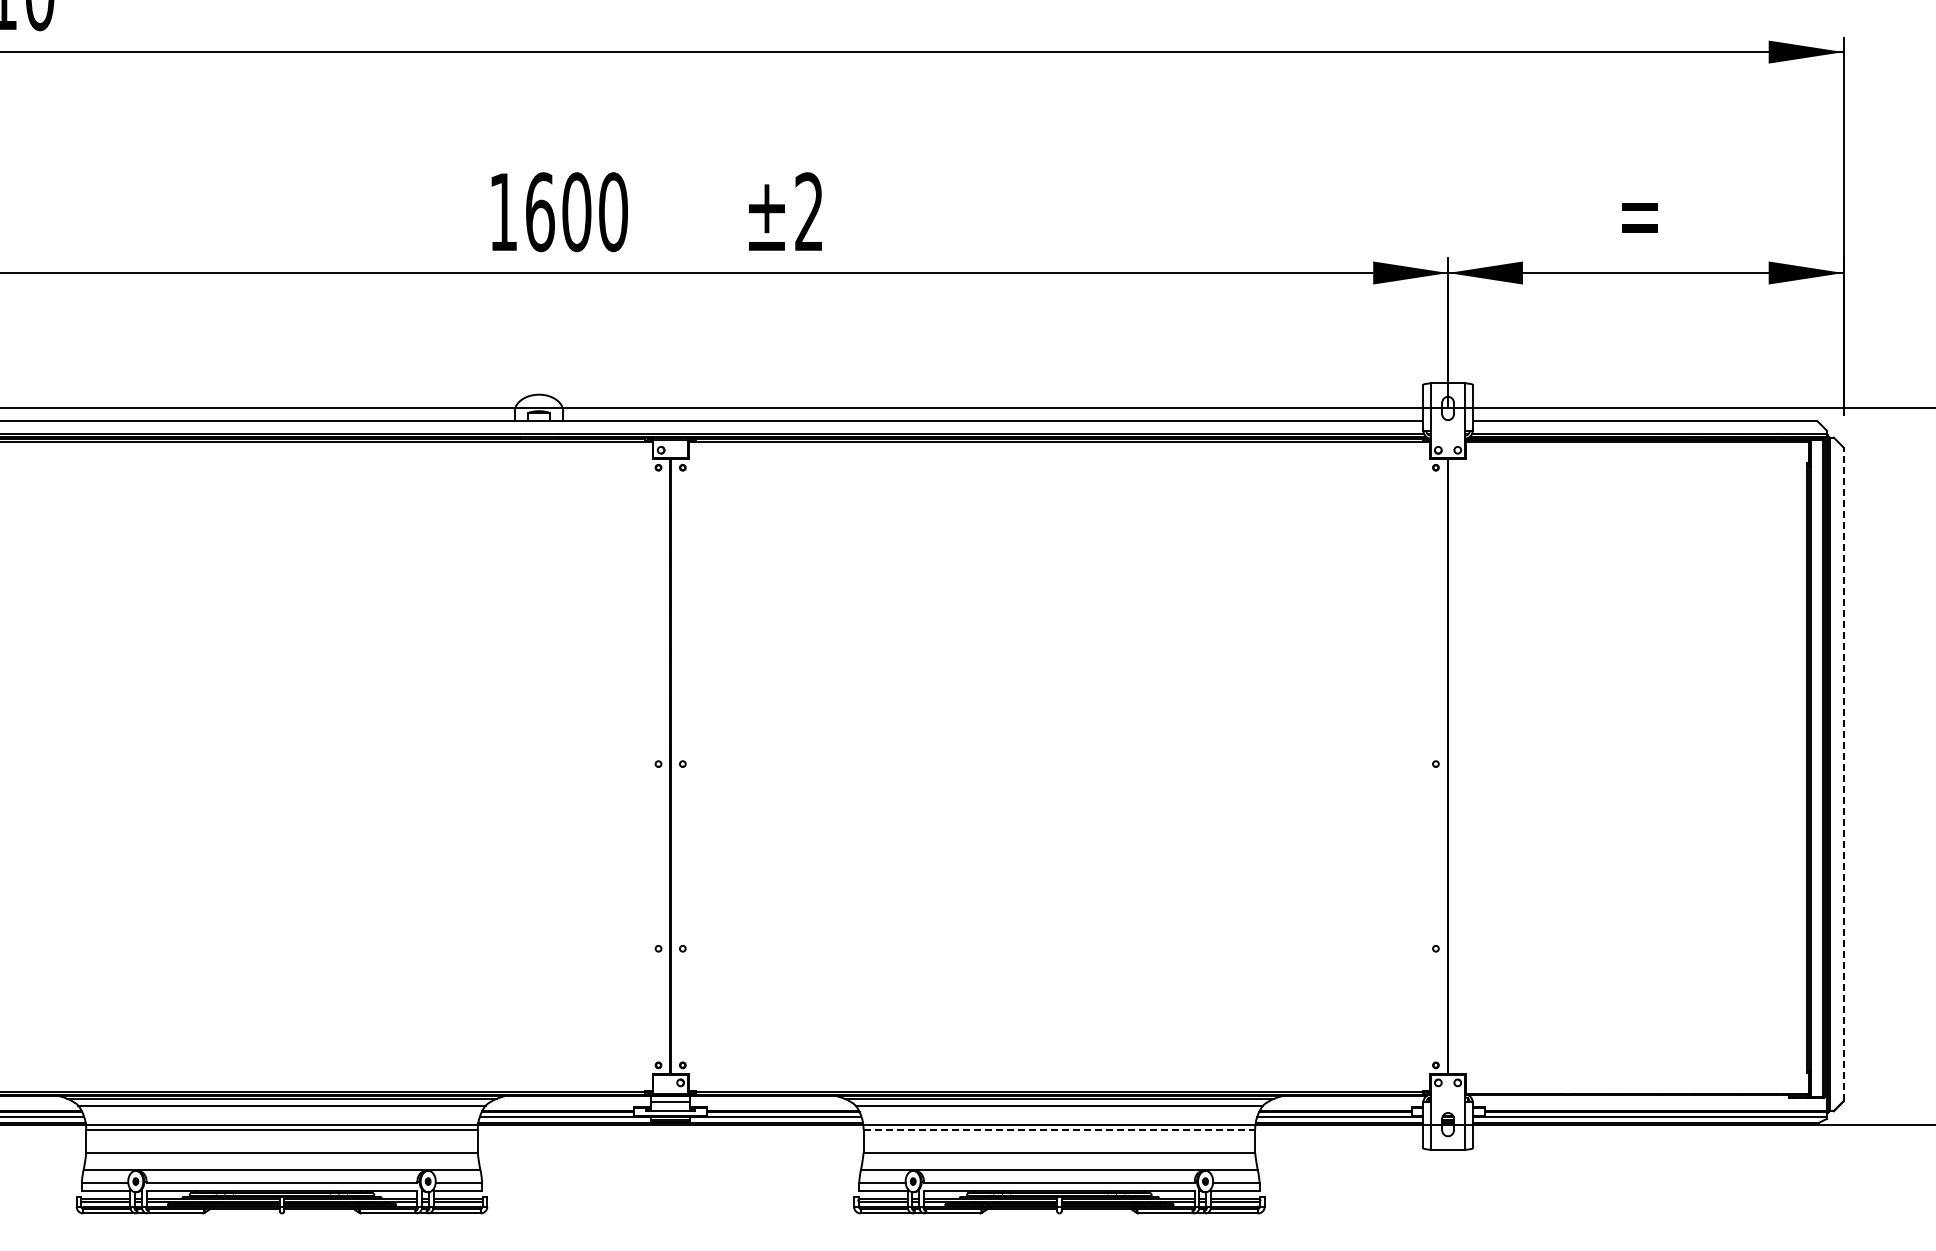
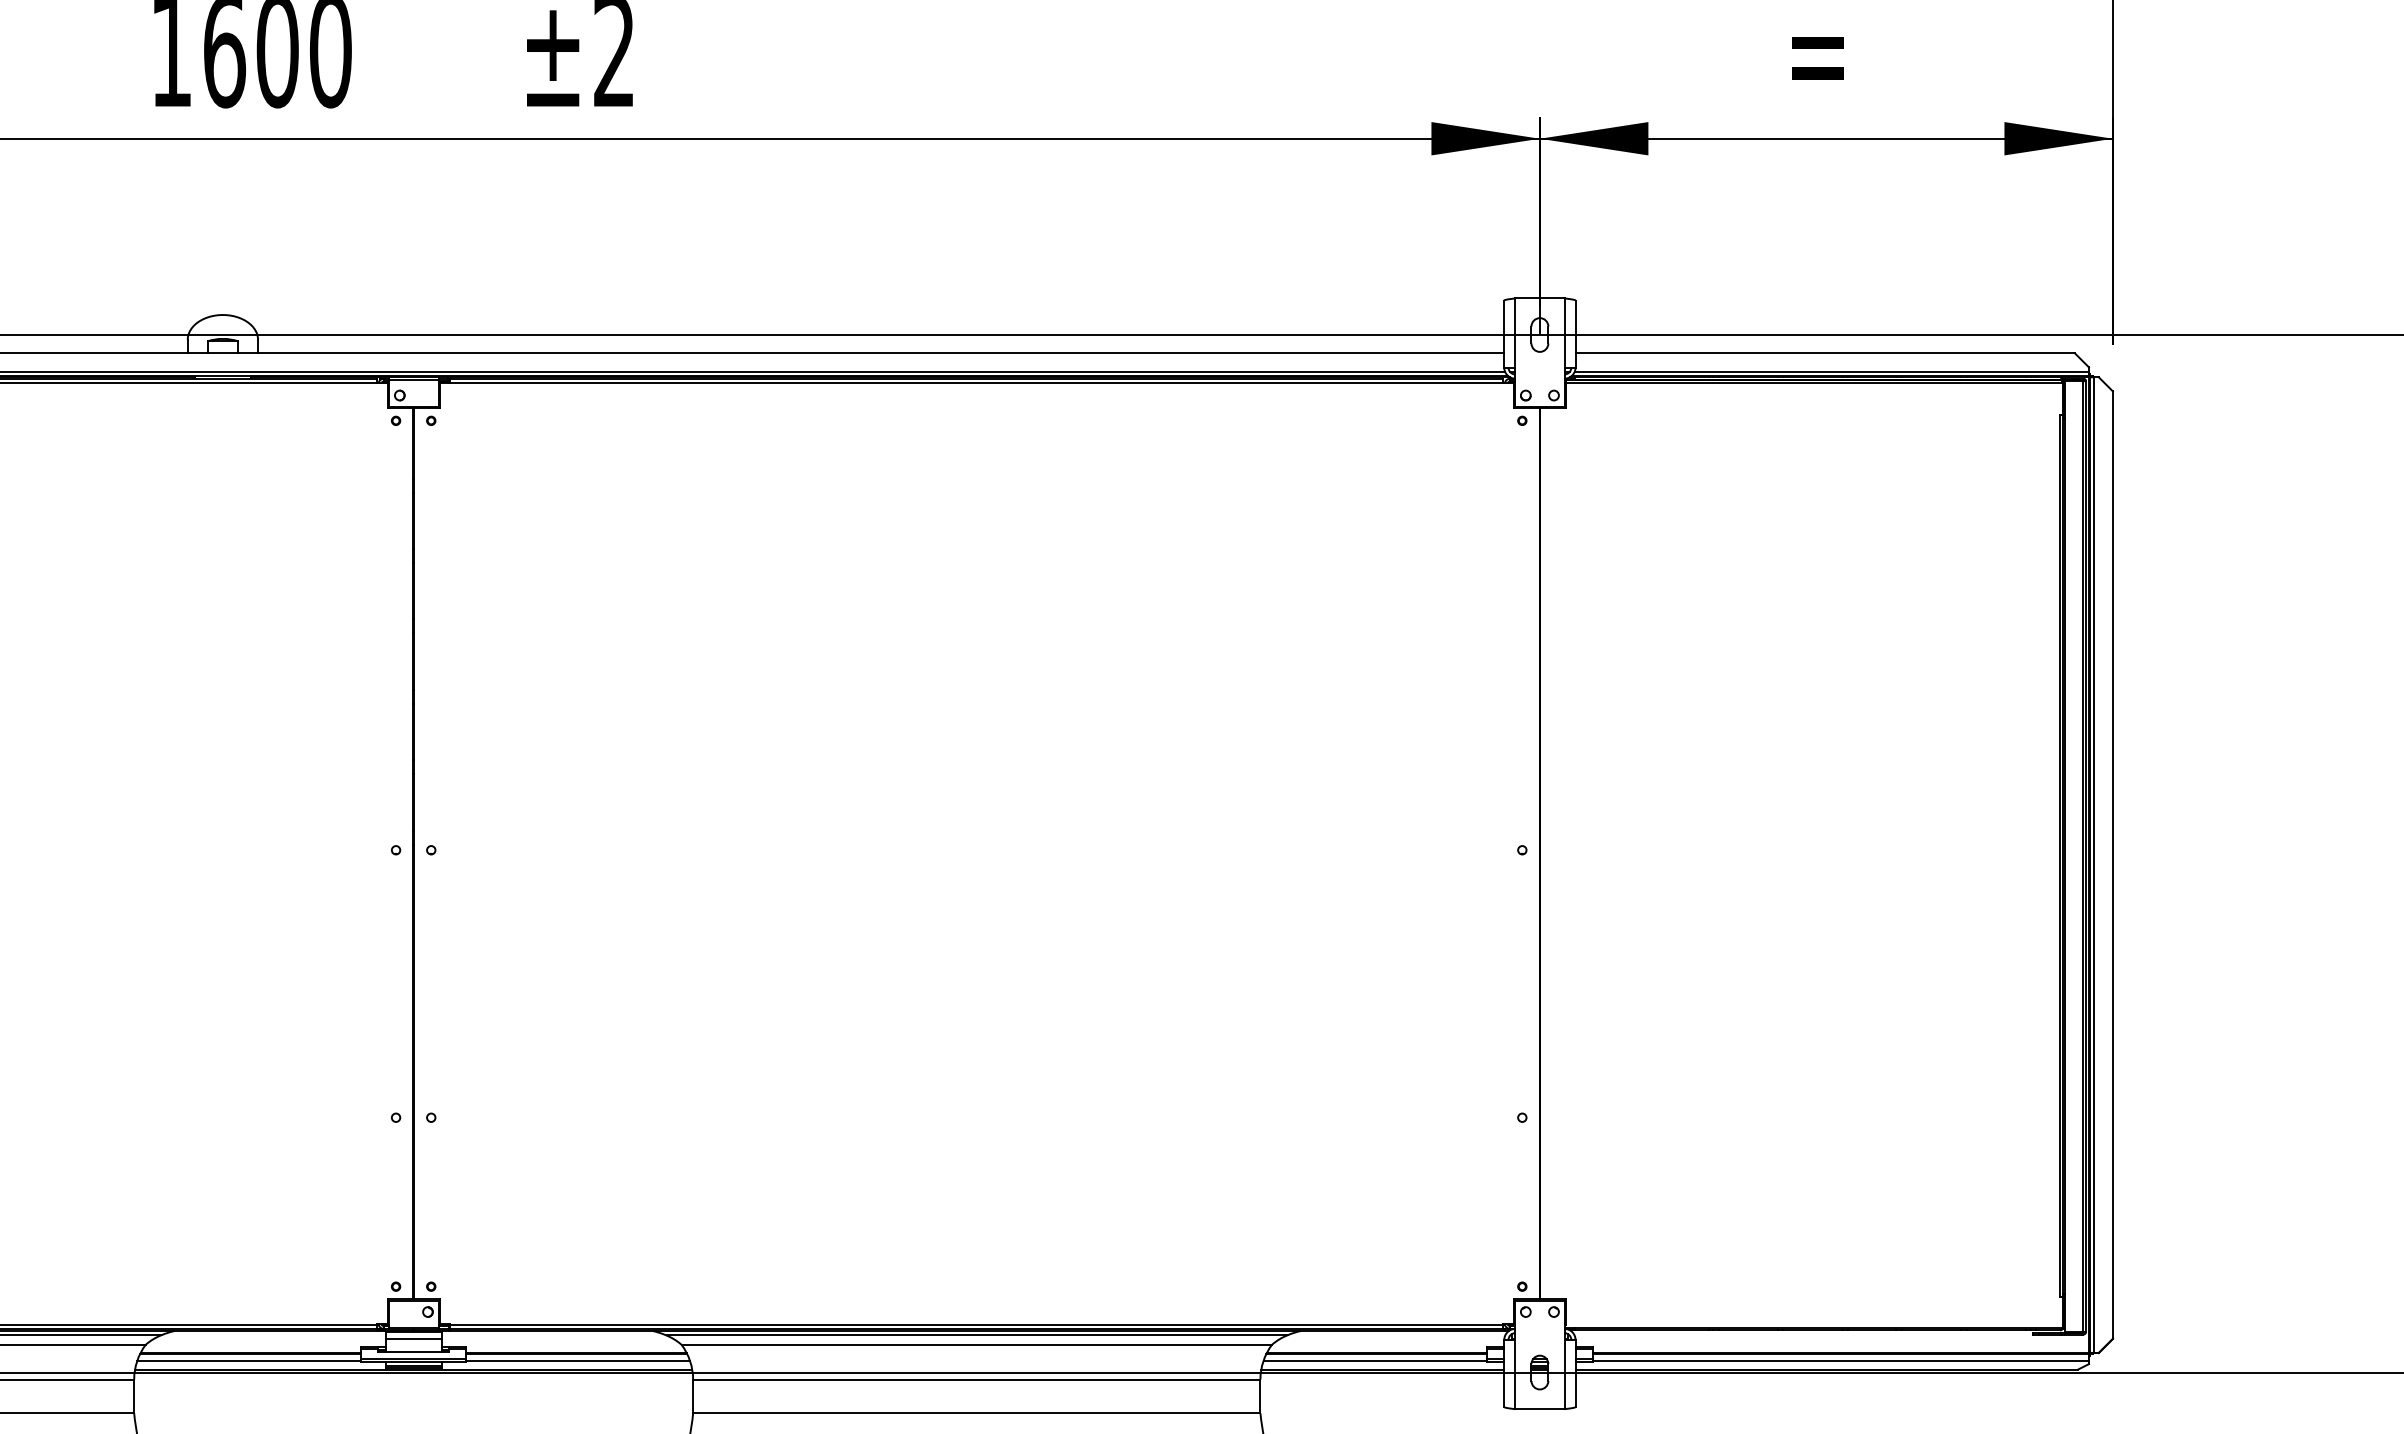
line: (1843, 774) -> (2112, 865), dashed -> solid
line: (1059, 1129) -> (976, 1379), dashed -> solid

